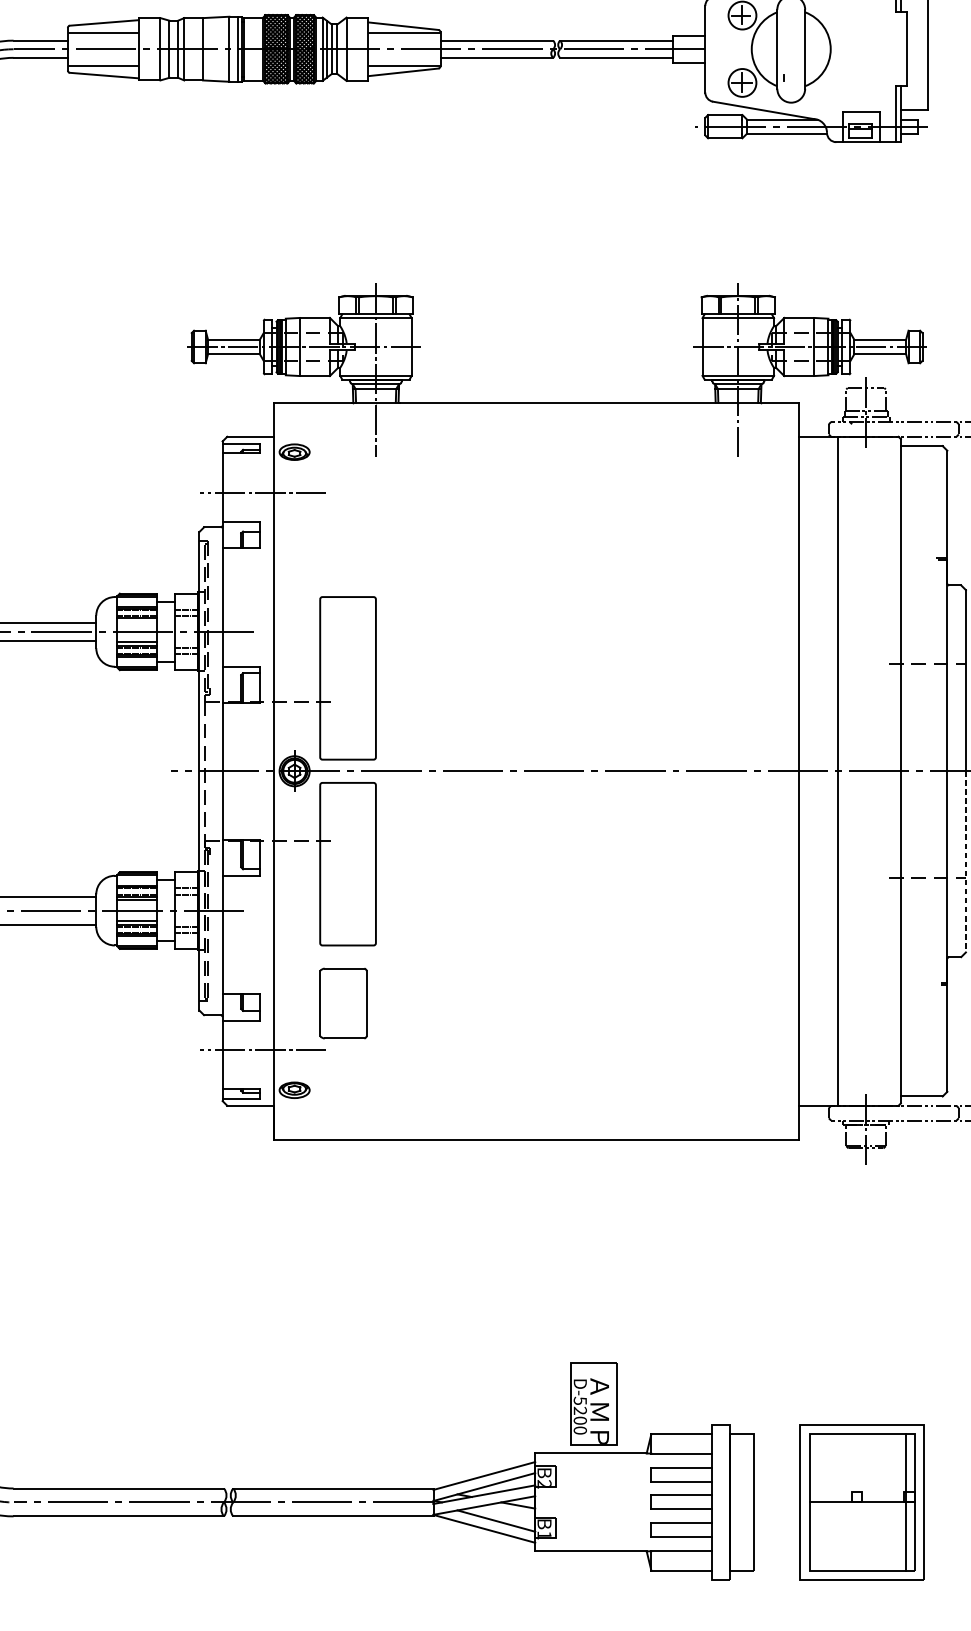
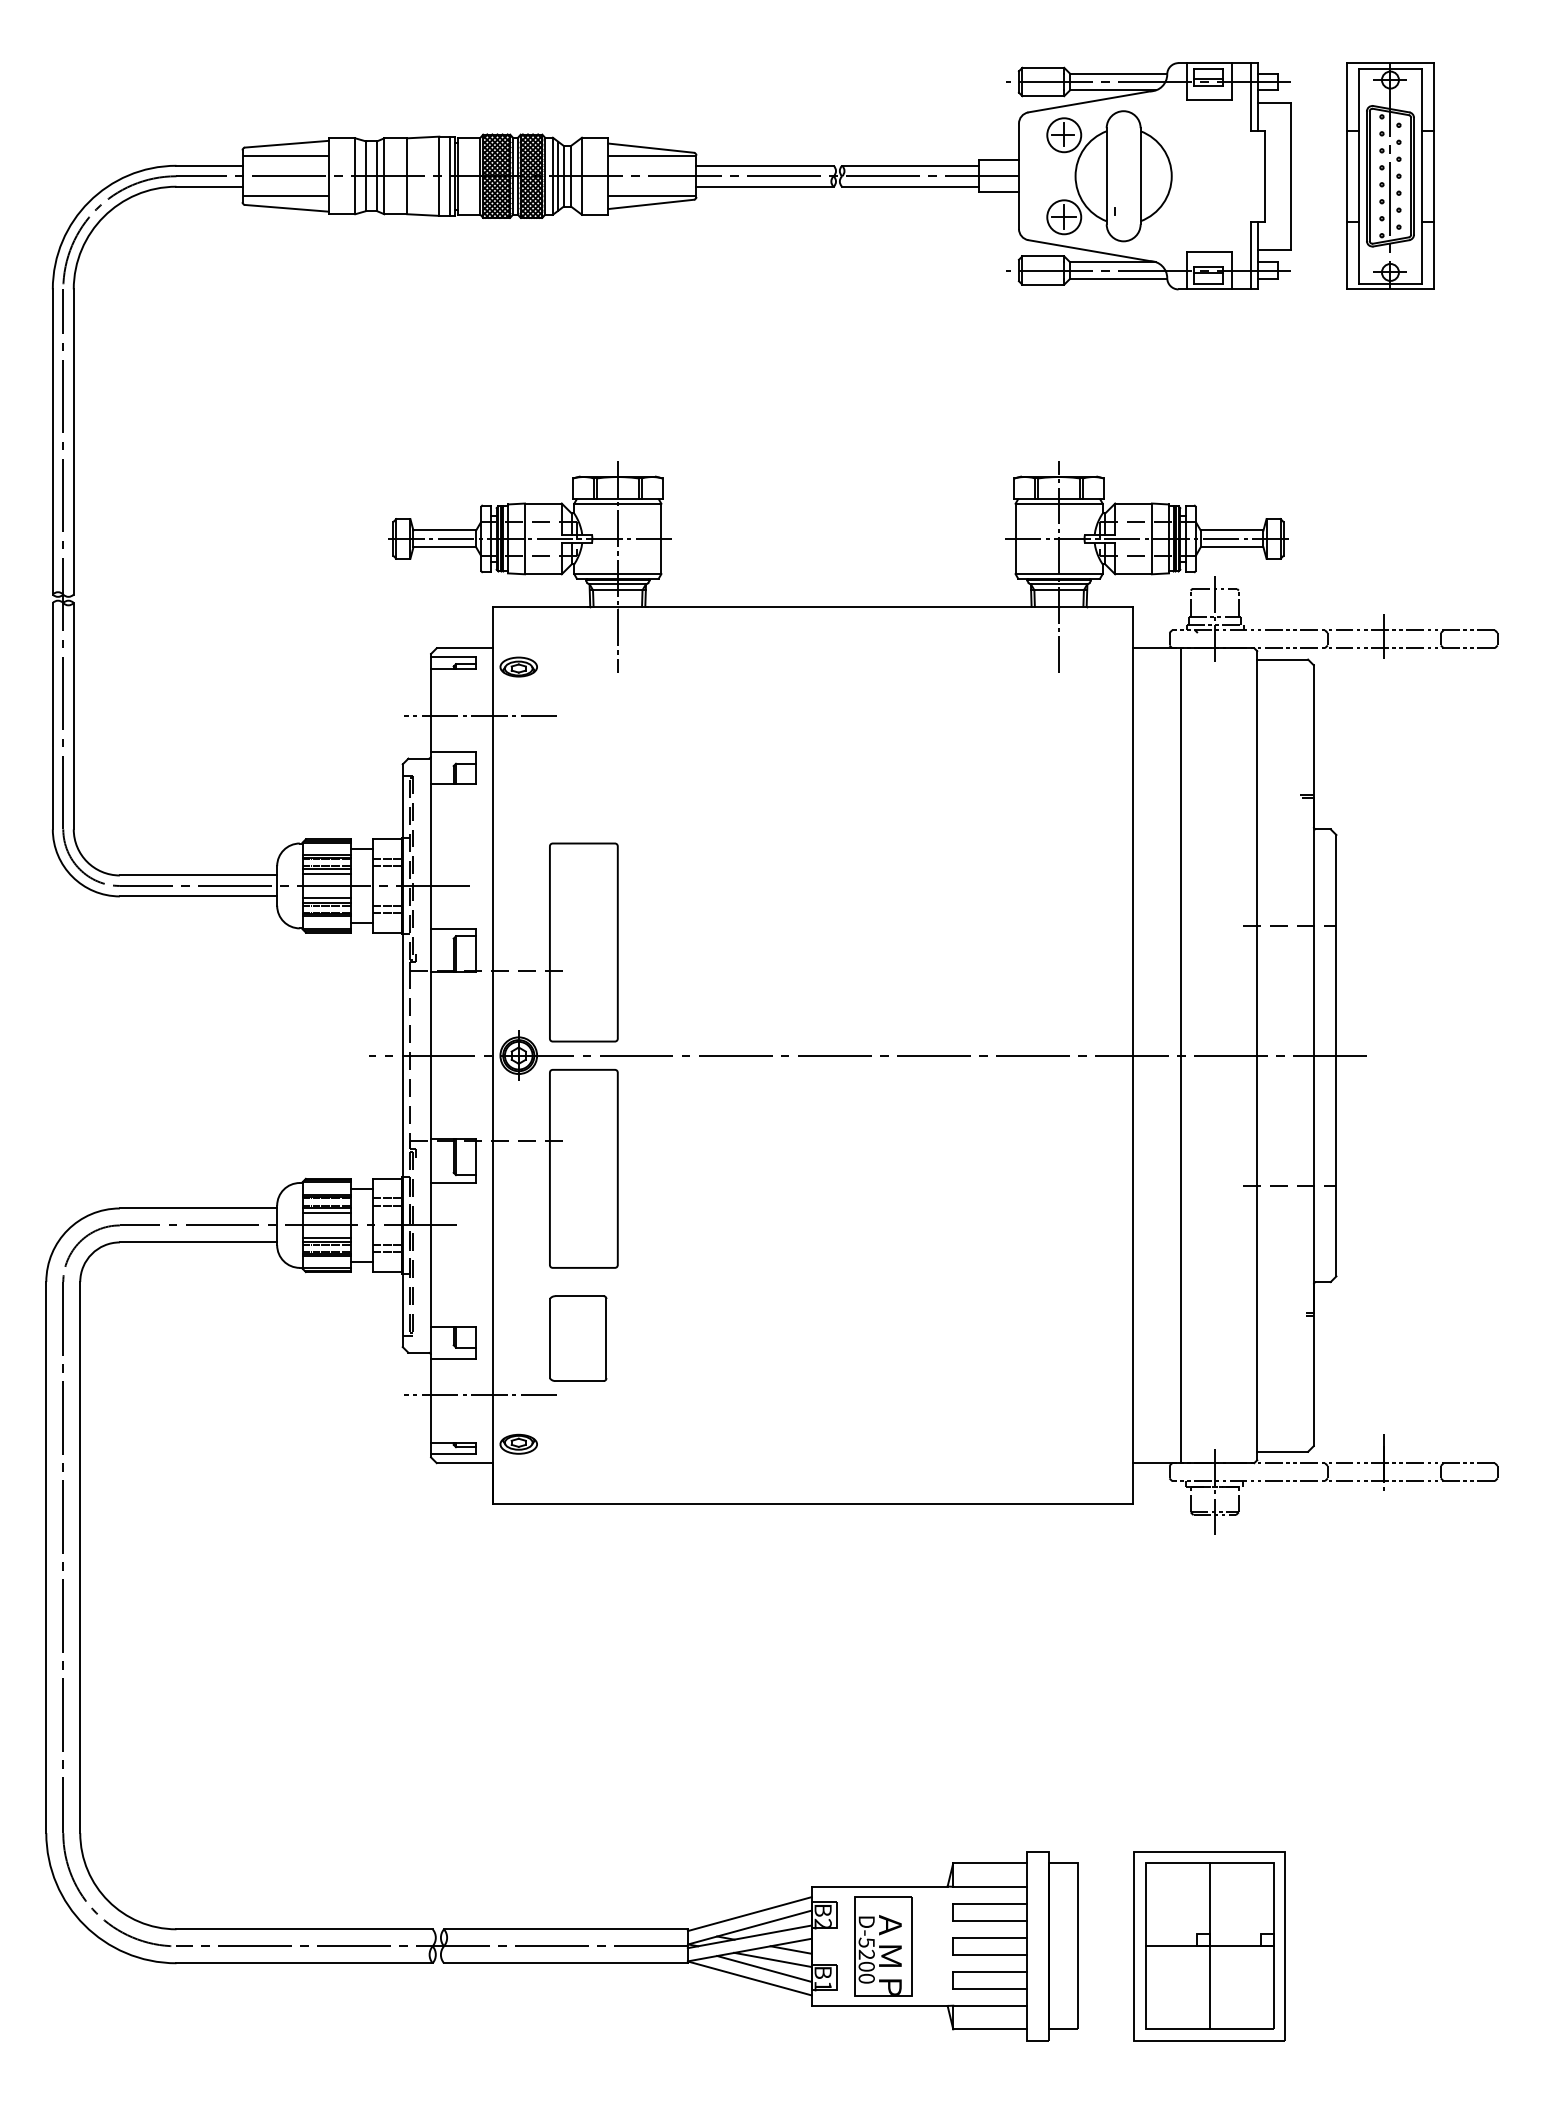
line: (136, 621) -> (326, 873), added
line: (965, 862) -> (1336, 1166), dashed -> solid
part: (594, 1404) -> (883, 1946), moved
line: (905, 1502) -> (1209, 1946), moved
line: (502, 1513) -> (772, 1959), added

